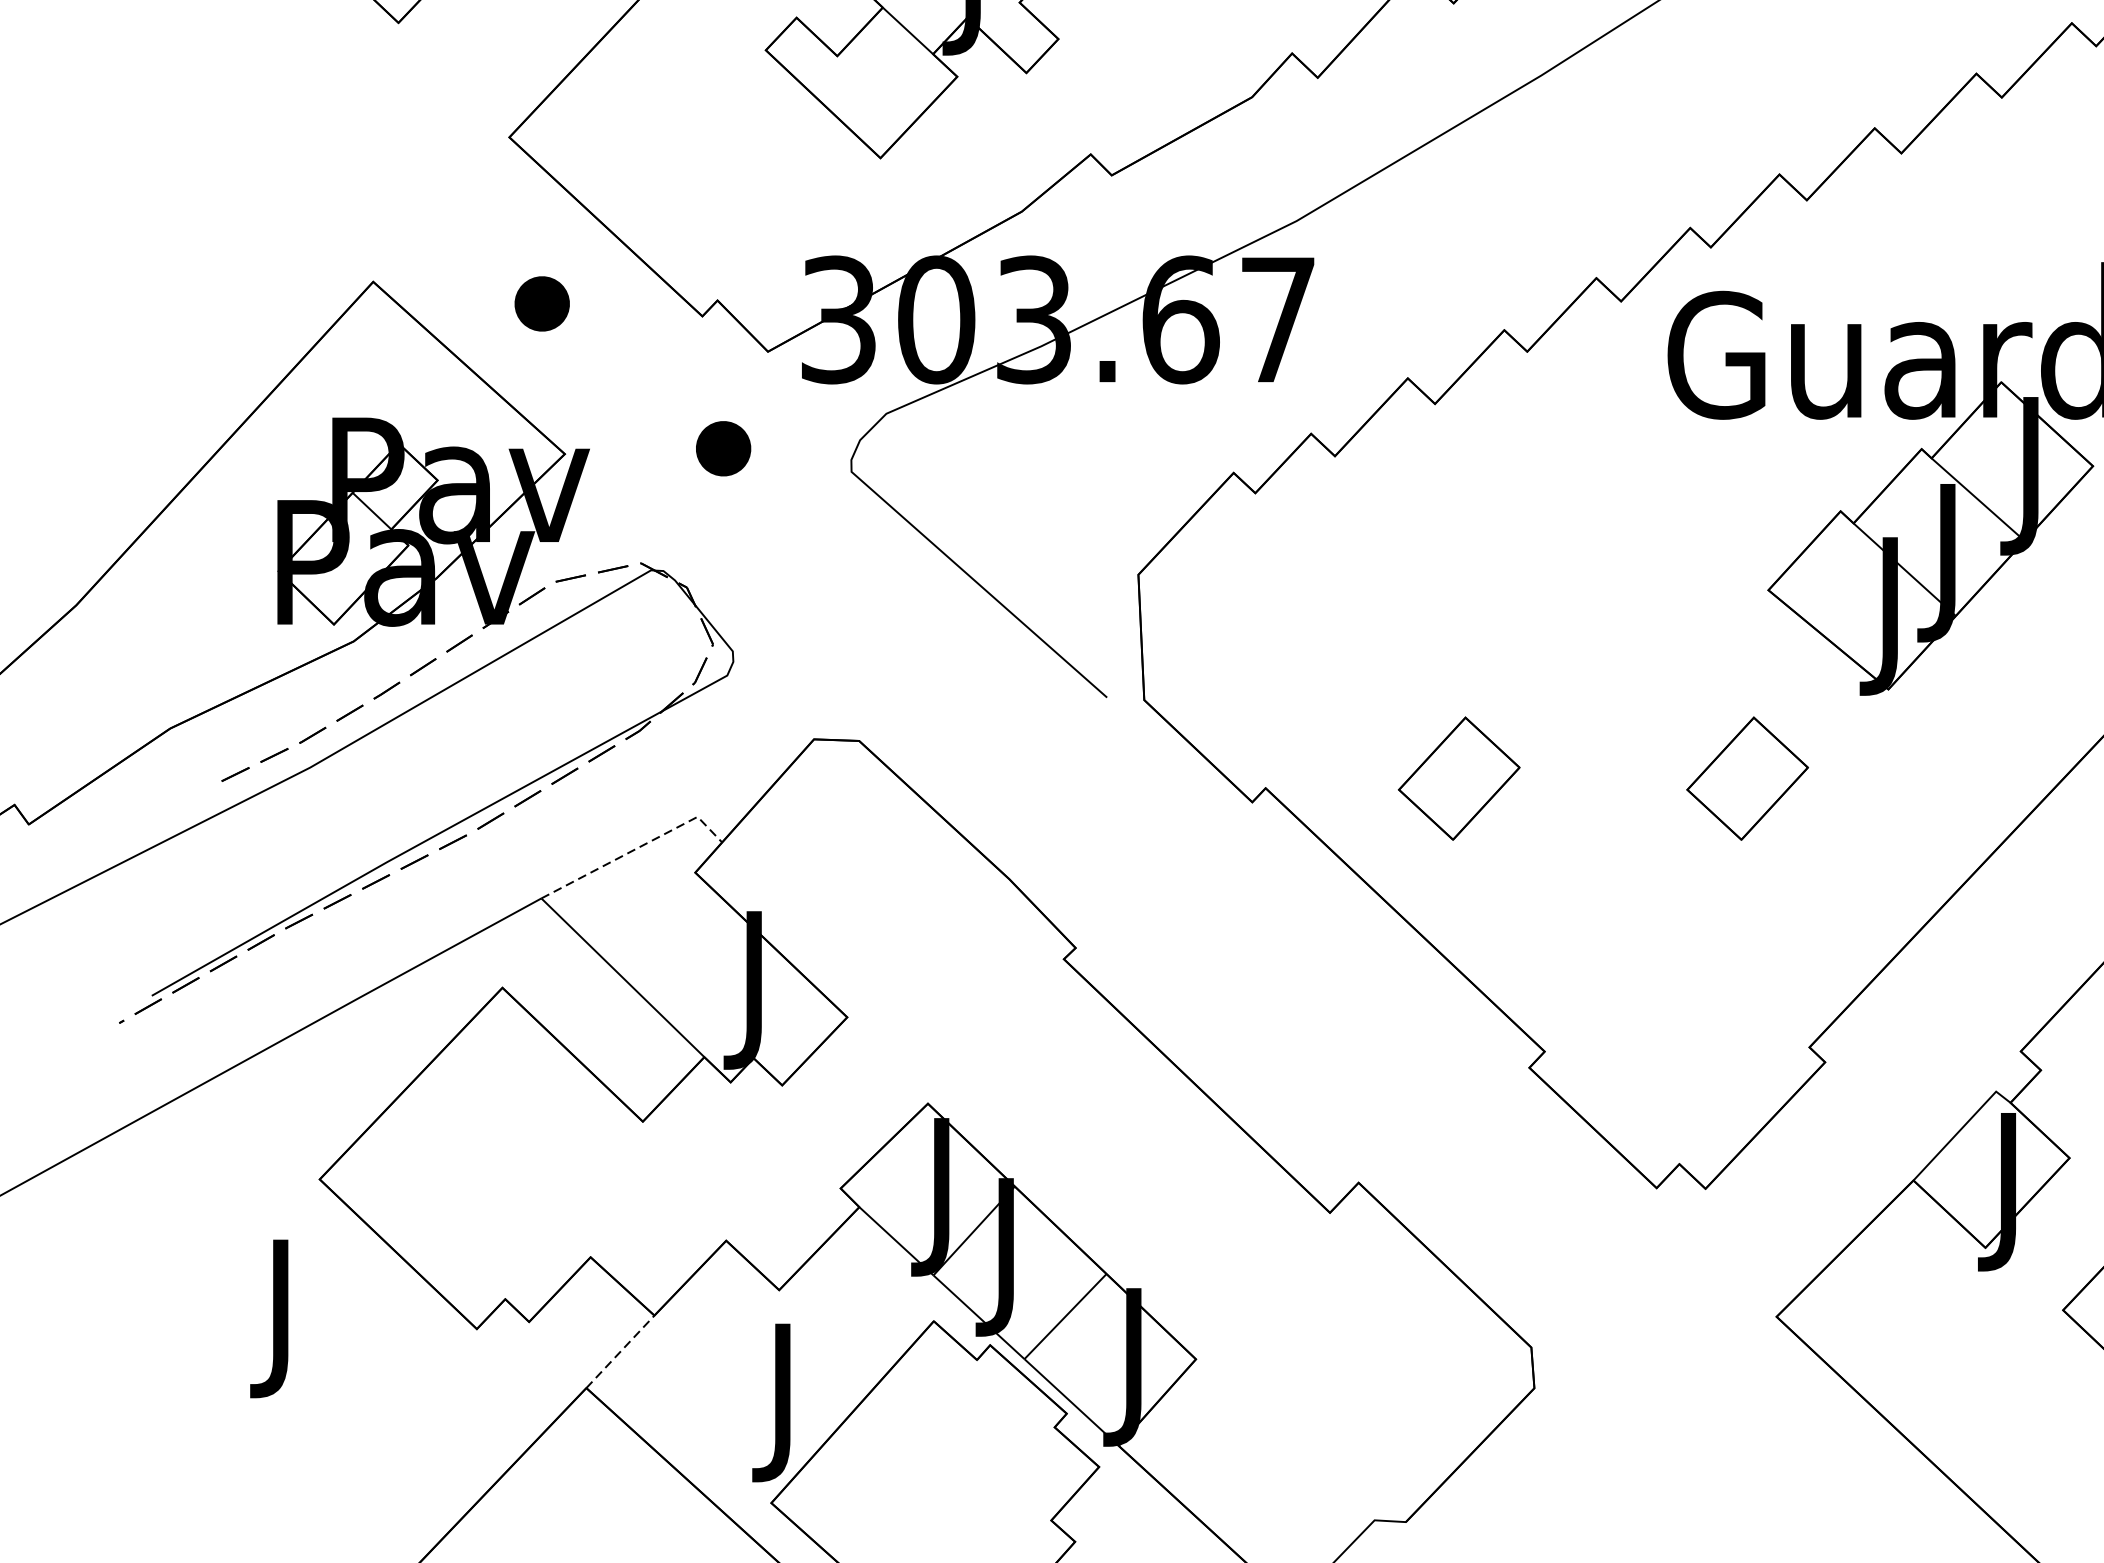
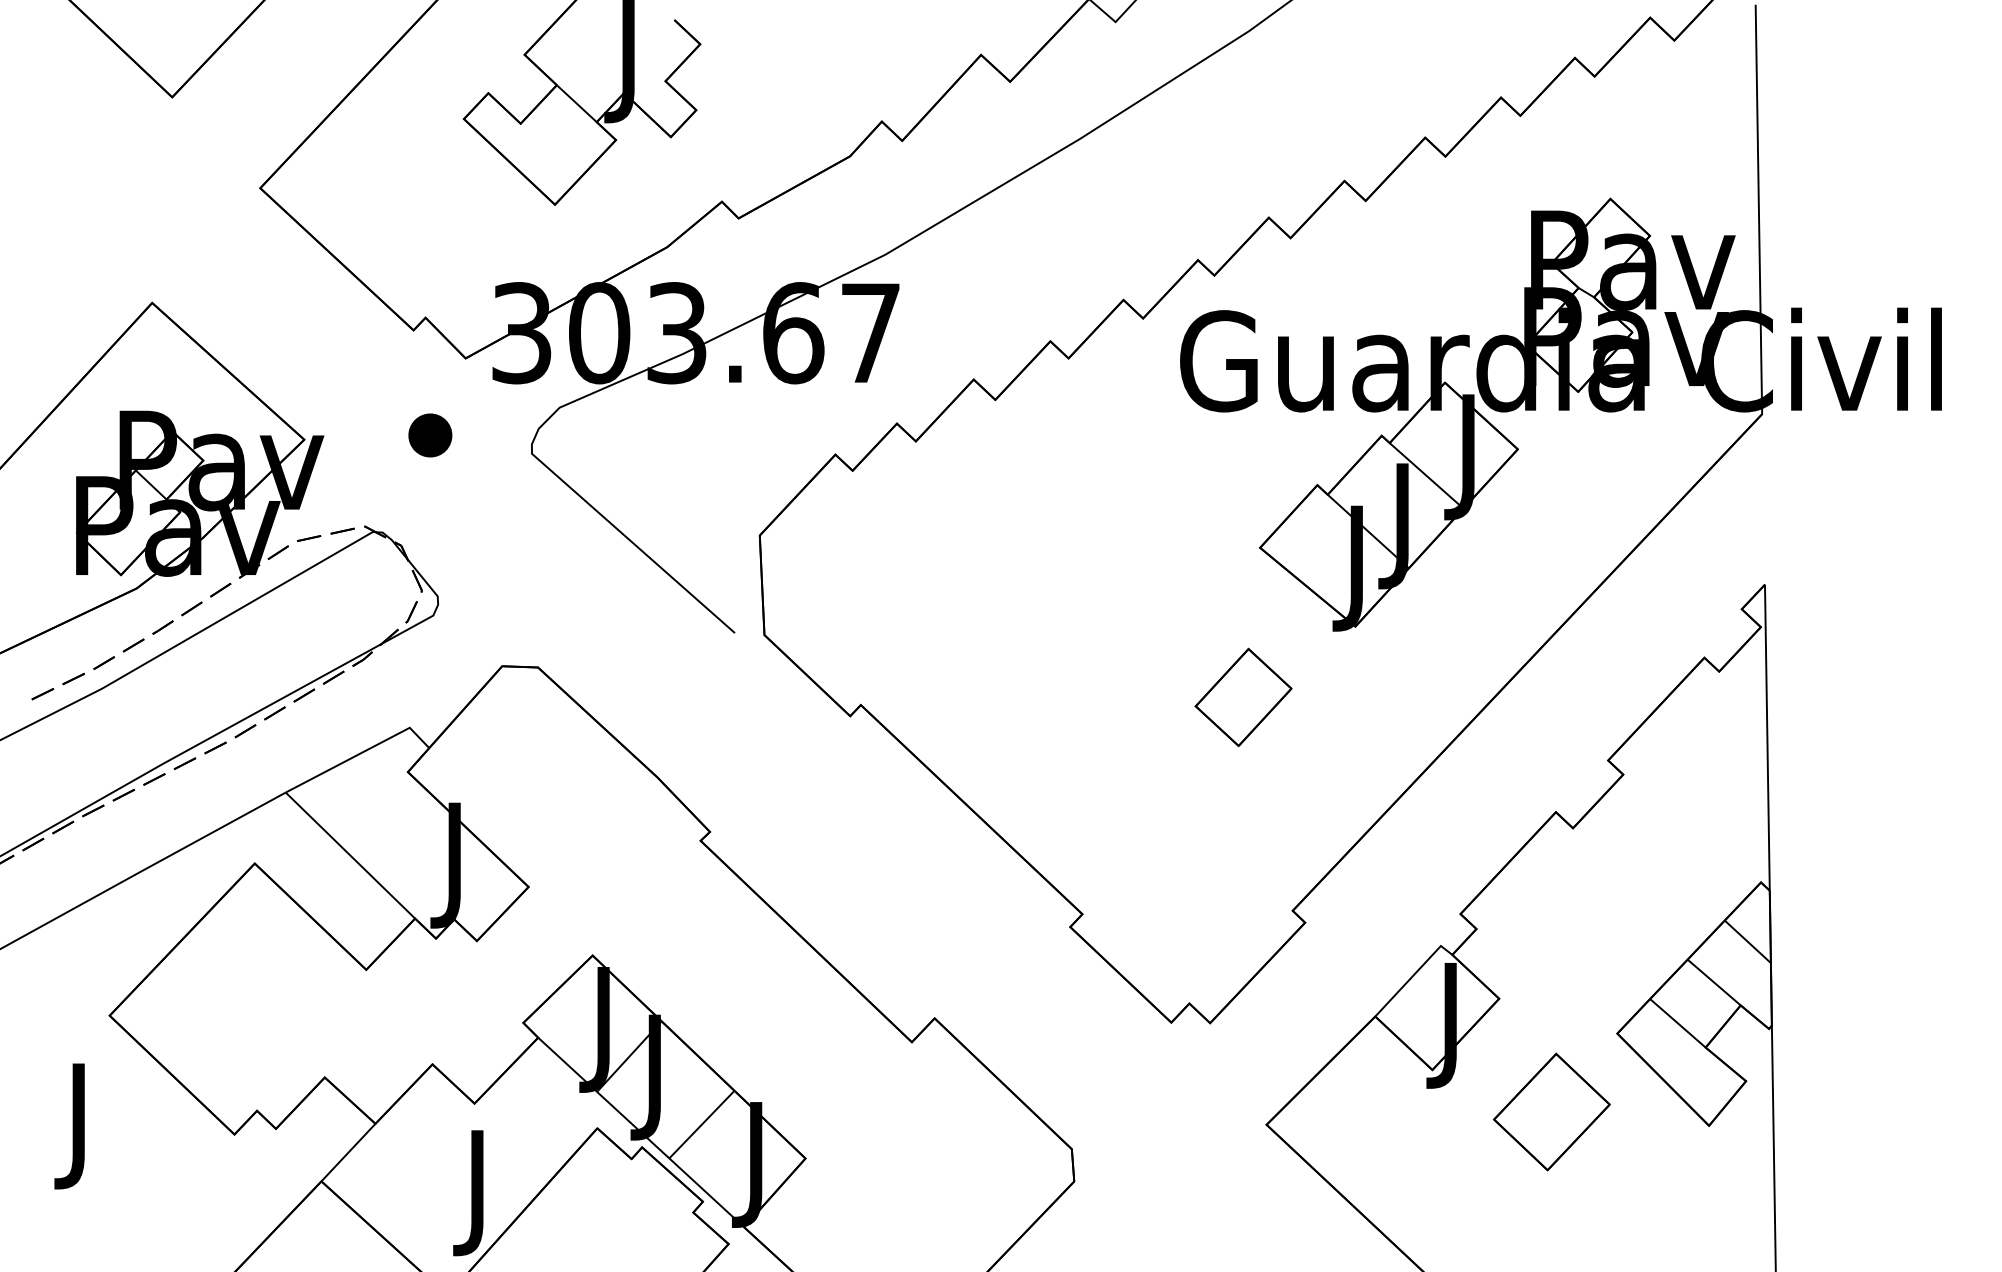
part: (542, 303) -> (286, 320), removed
part: (1459, 778) -> (1014, 697), removed
line: (636, 849) -> (361, 753), dashed -> solid
line: (620, 1351) -> (348, 1152), dashed -> solid

